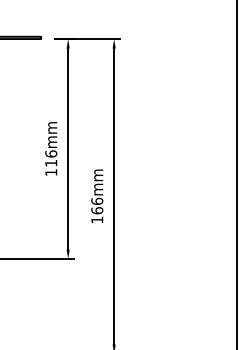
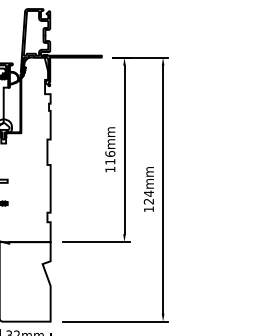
text: (96, 205) -> (148, 197), 166mm -> 124mm

